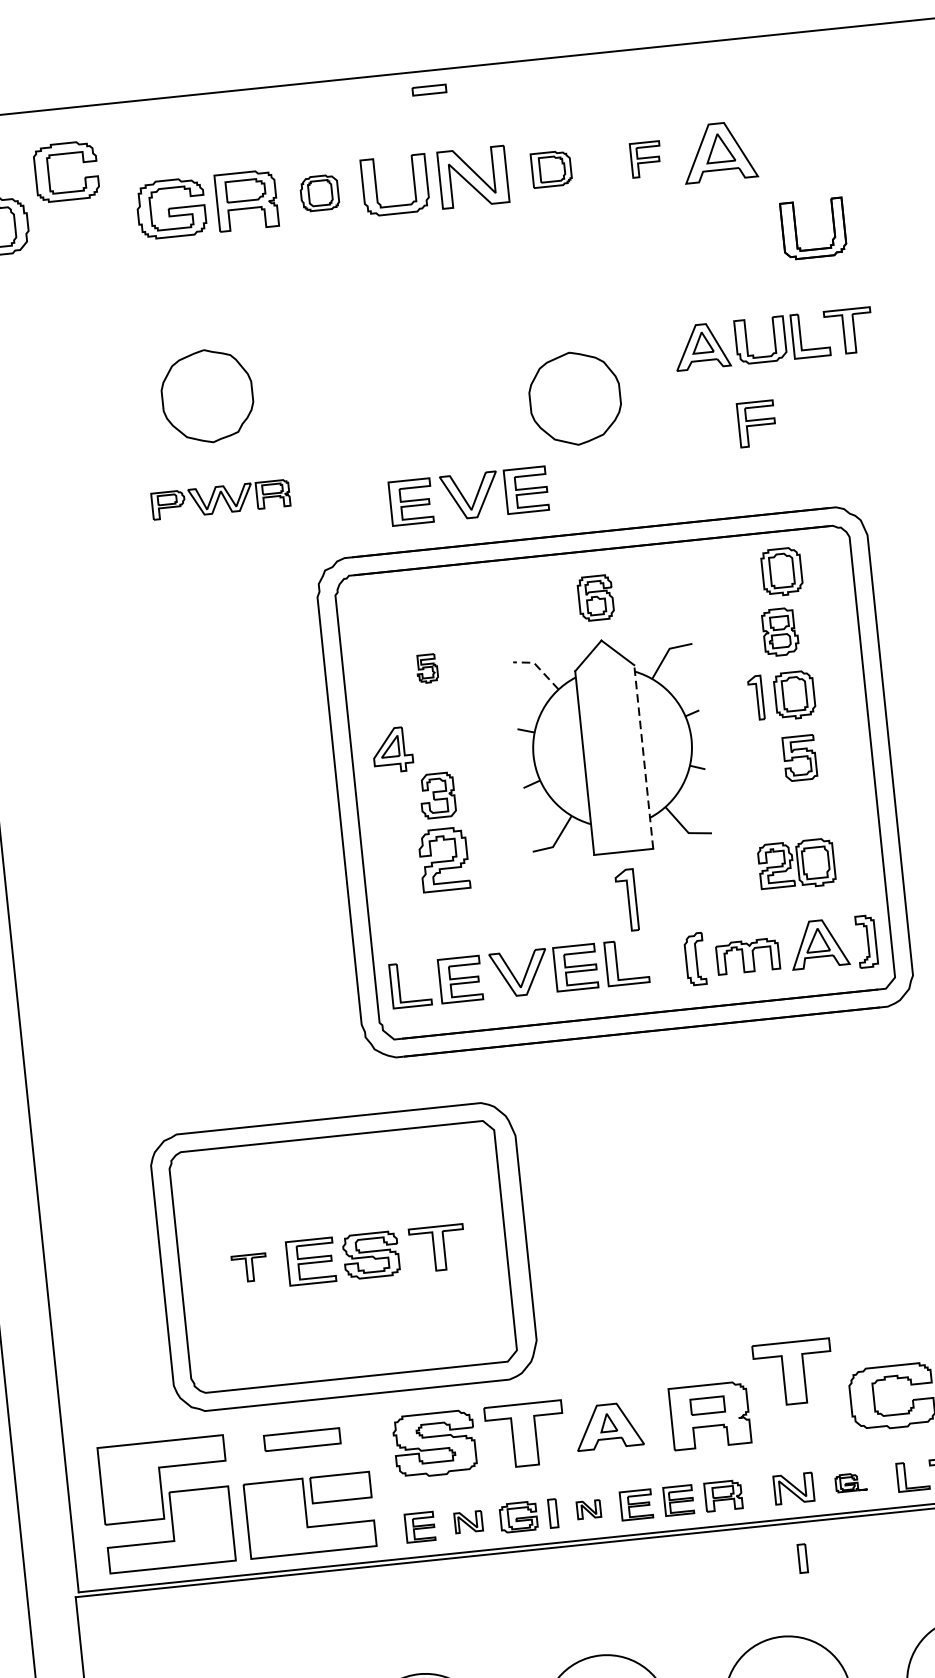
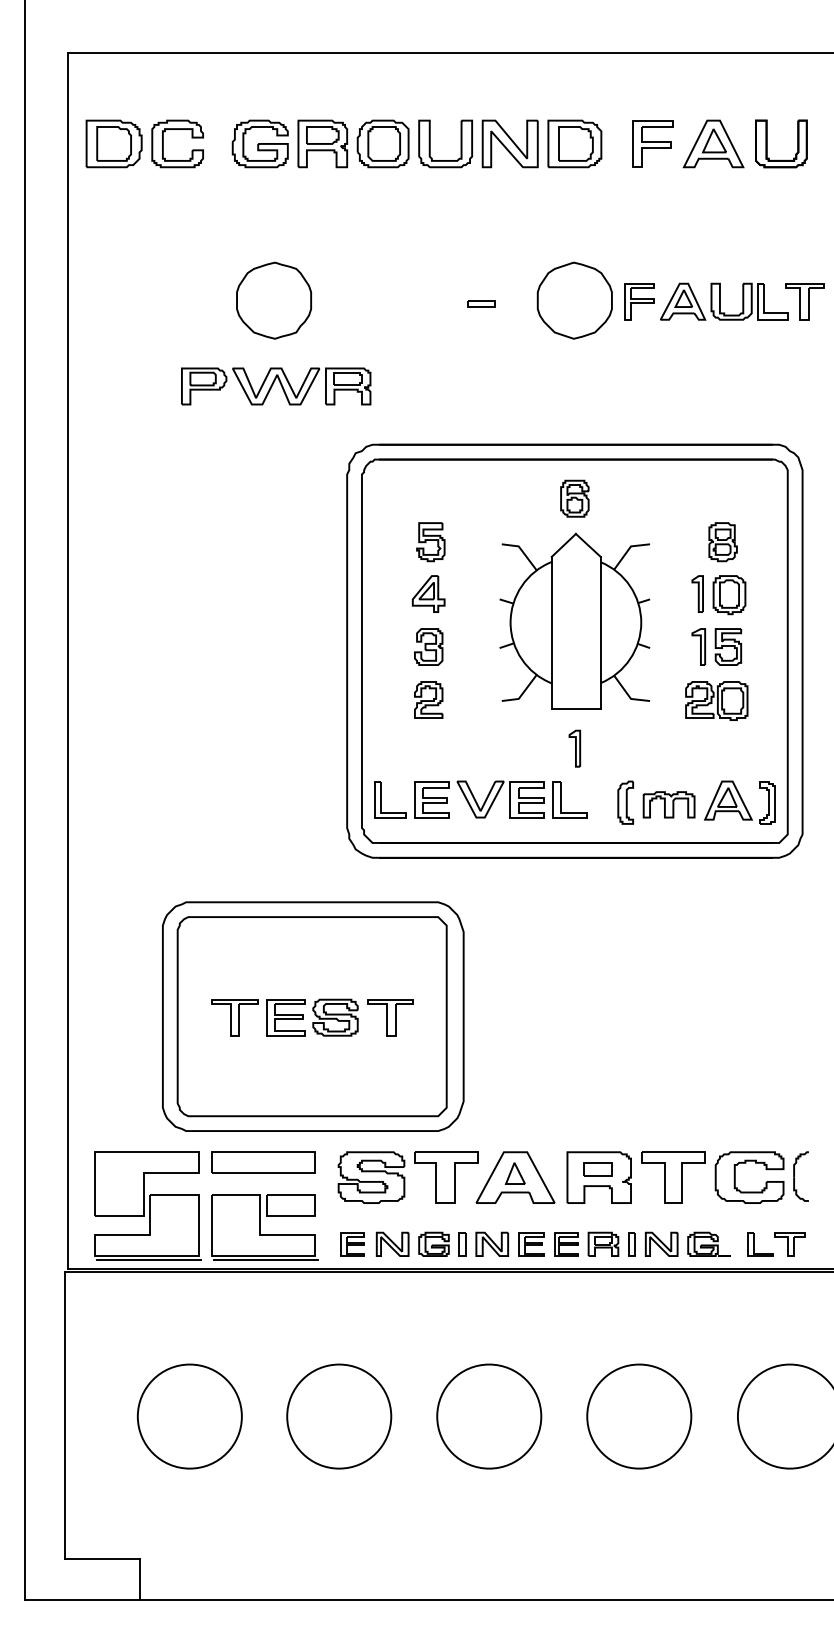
part: (429, 89) -> (481, 303), moved
part: (64, 154) -> (177, 129), moved
part: (645, 159) -> (652, 143), size x1.67
part: (550, 168) -> (574, 143), size x1.67
part: (318, 192) -> (382, 143), size x1.67
part: (796, 230) -> (767, 143), moved
part: (574, 398) -> (574, 300), moved
part: (756, 423) -> (639, 301), moved
part: (468, 496) -> (479, 404), removed
part: (221, 499) -> (276, 386), size x1.67
part: (782, 572) -> (729, 493), removed
line: (537, 667) -> (521, 550), dashed -> solid
part: (426, 669) -> (430, 542), size x1.67
part: (392, 749) -> (428, 593), moved
line: (643, 756) -> (600, 632), dashed -> solid
part: (763, 761) -> (698, 646), added
part: (443, 859) -> (428, 699), size x0.71
part: (796, 864) -> (716, 700), moved
part: (626, 900) -> (574, 748), size x0.71
part: (249, 1267) -> (234, 1017), size x1.67
part: (793, 1372) -> (673, 1177), moved
part: (608, 1426) -> (515, 1177), size x1.43
part: (302, 1439) -> (263, 1162), size x1.67
part: (850, 1481) -> (708, 1243), size x1.67
part: (588, 1508) -> (491, 1243), size x1.67
part: (468, 1521) -> (392, 1243), size x1.43
line: (316, 1556) -> (265, 1259), added
part: (802, 1558) -> (631, 1244), moved
line: (175, 1571) -> (148, 1259), added

